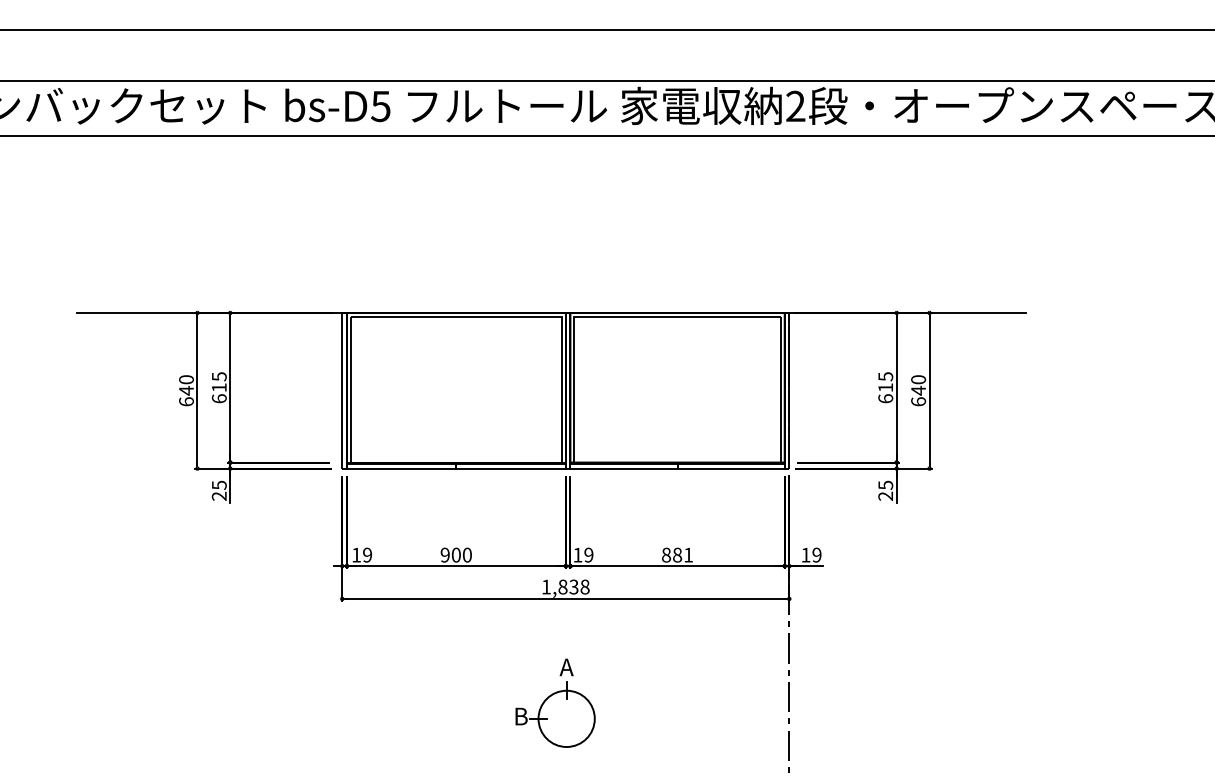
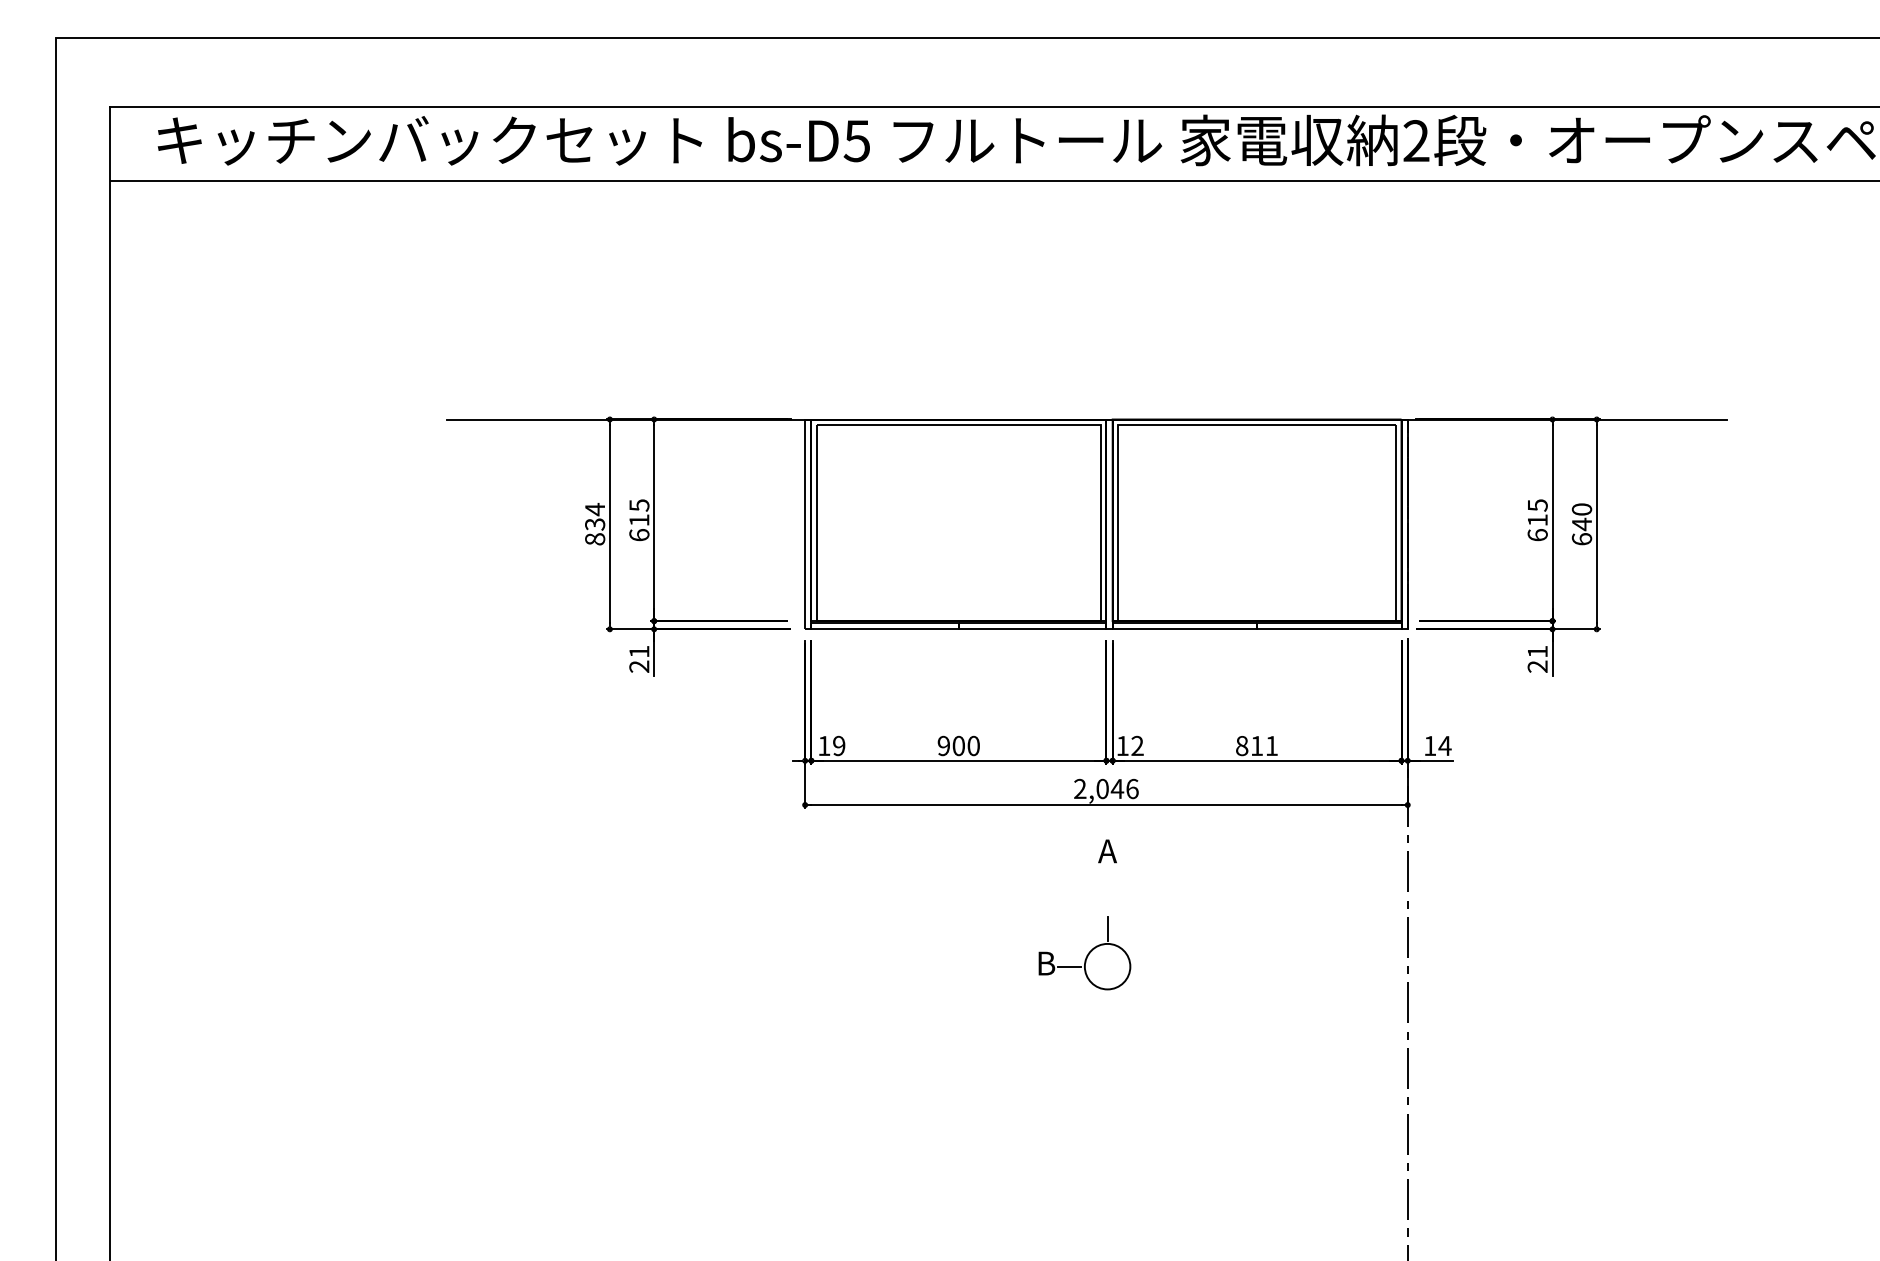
text: (186, 390) -> (595, 523), 640 -> 834
text: (219, 485) -> (639, 651), 25 -> 21
text: (885, 485) -> (1537, 651), 25 -> 21
text: (816, 554) -> (1444, 745), 19 -> 14
text: (588, 555) -> (1137, 746), 19 -> 12
text: (677, 555) -> (1257, 746), 881 -> 811
text: (565, 586) -> (1106, 788), 1,838 -> 2,046
text: (566, 667) -> (1107, 851), moved
circle: (566, 718) -> (1107, 966), size x0.6

